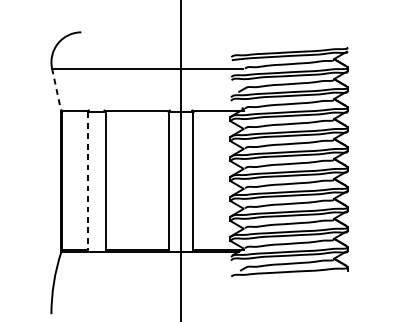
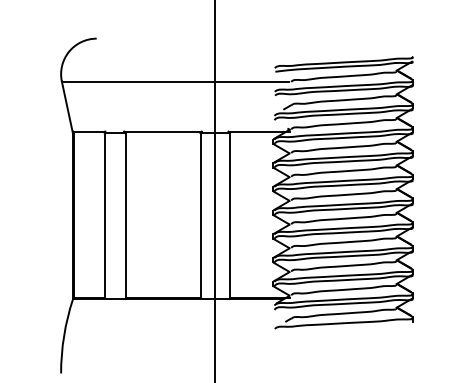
line: (56, 90) -> (67, 107), dashed -> solid
line: (87, 182) -> (104, 216), dashed -> solid

